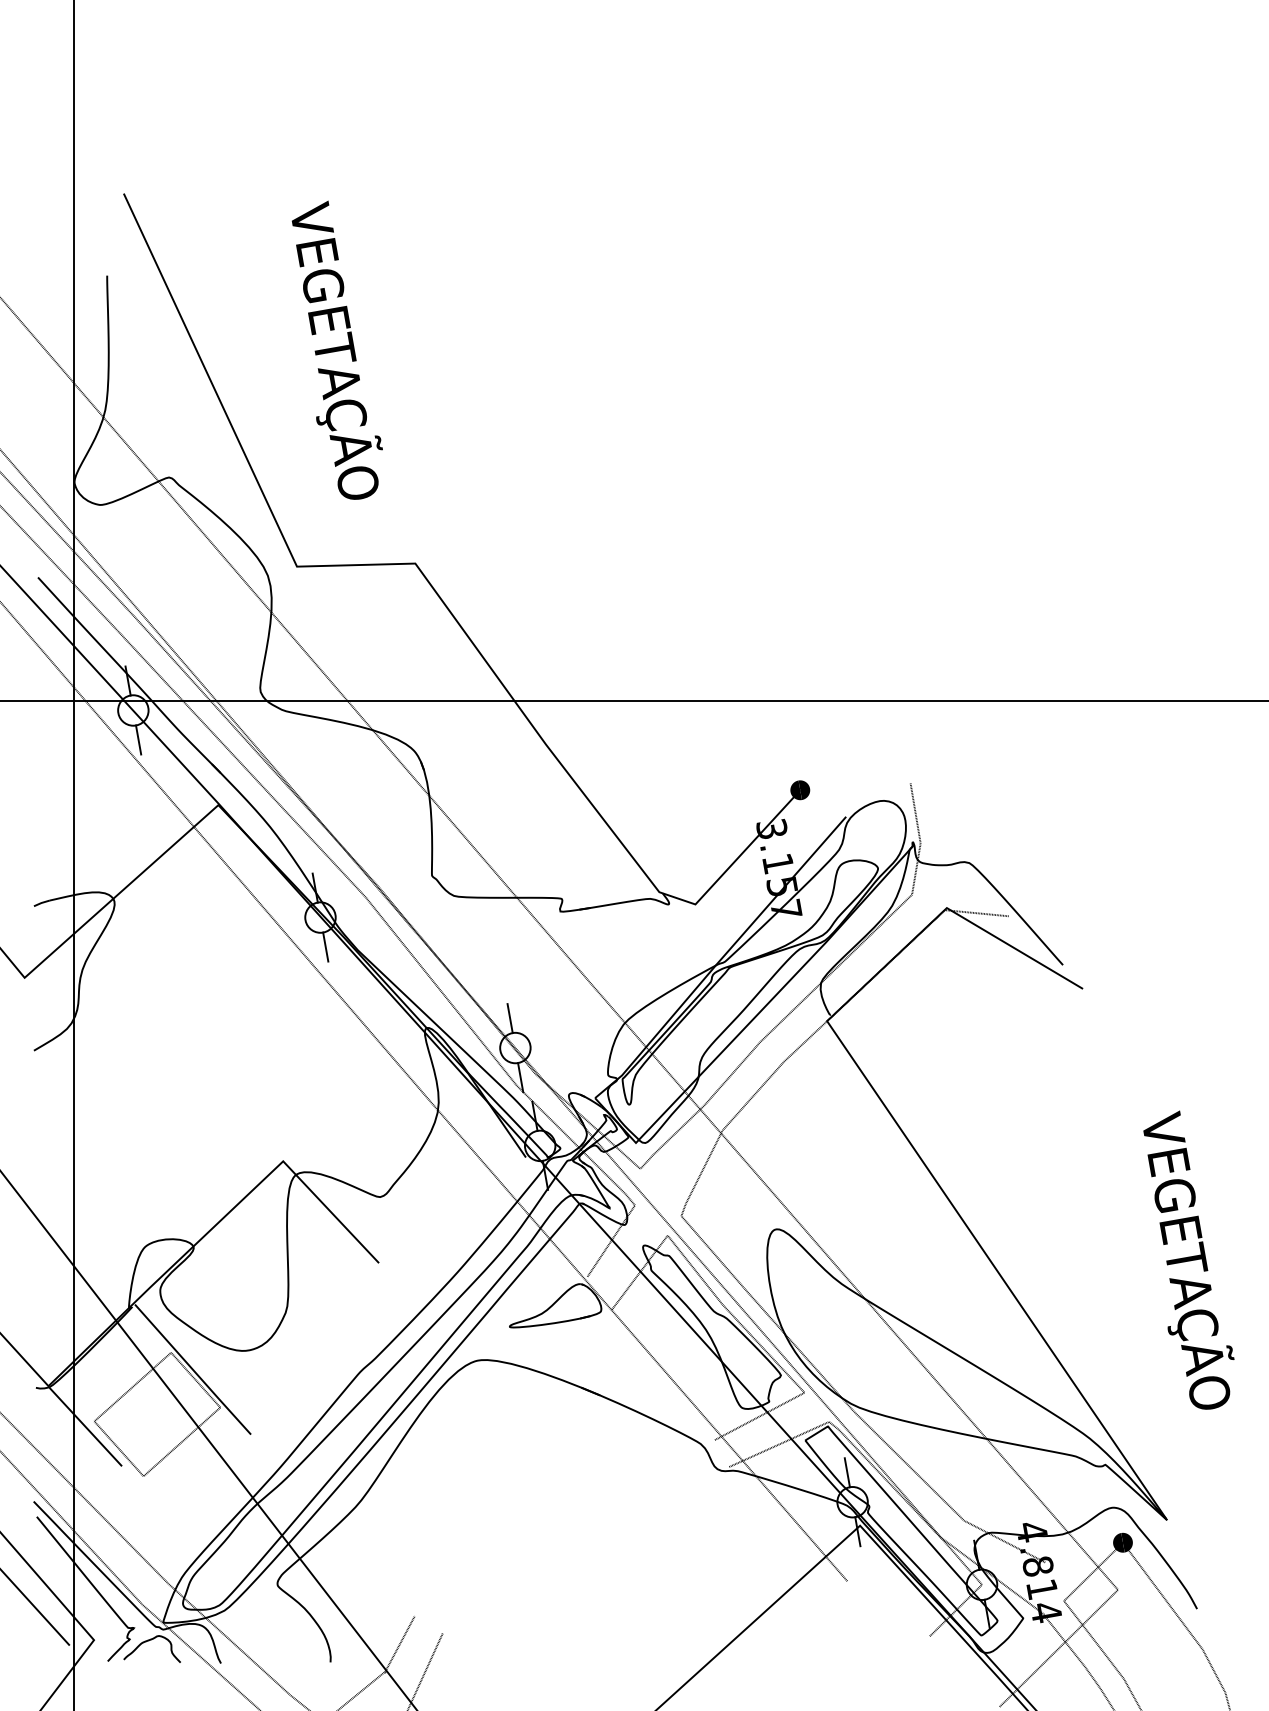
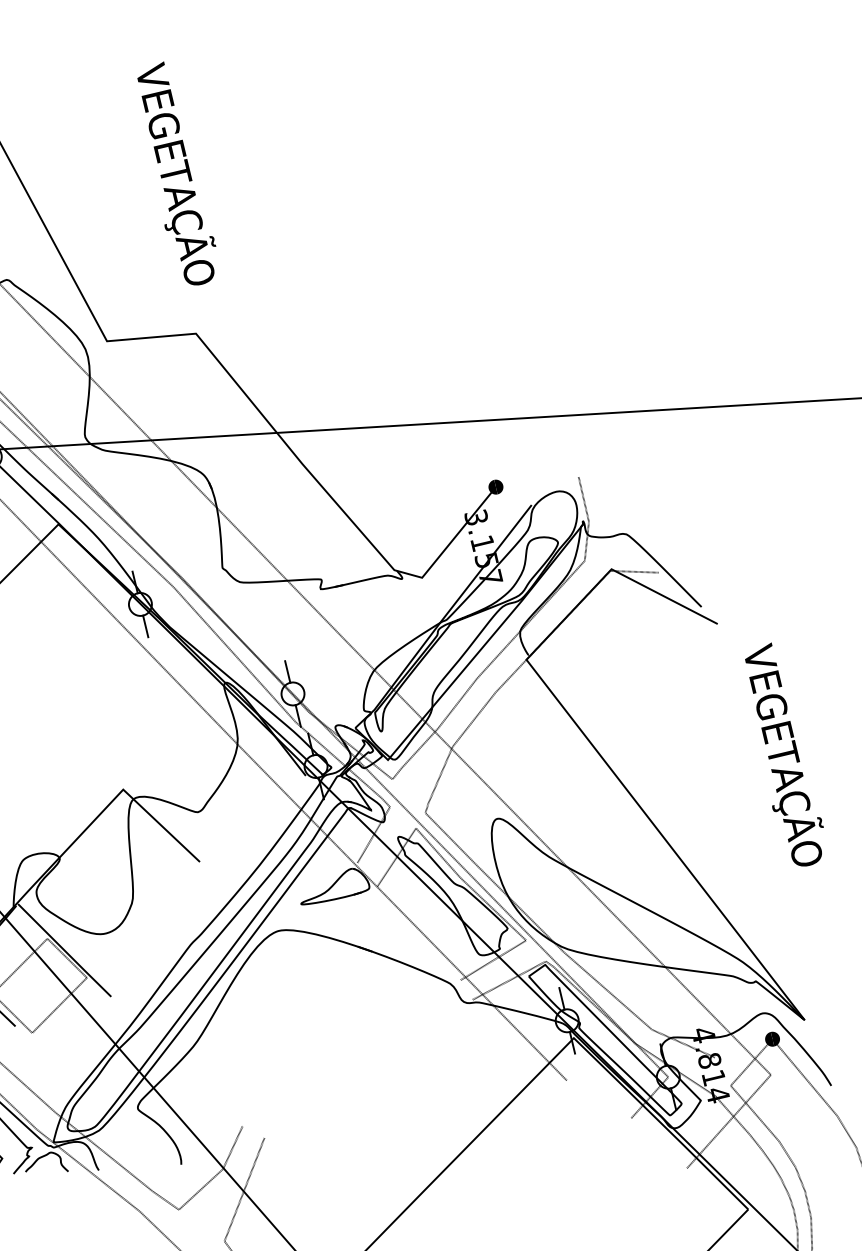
text: (336, 349) -> (176, 173), moved
text: (1188, 1259) -> (784, 754), moved

